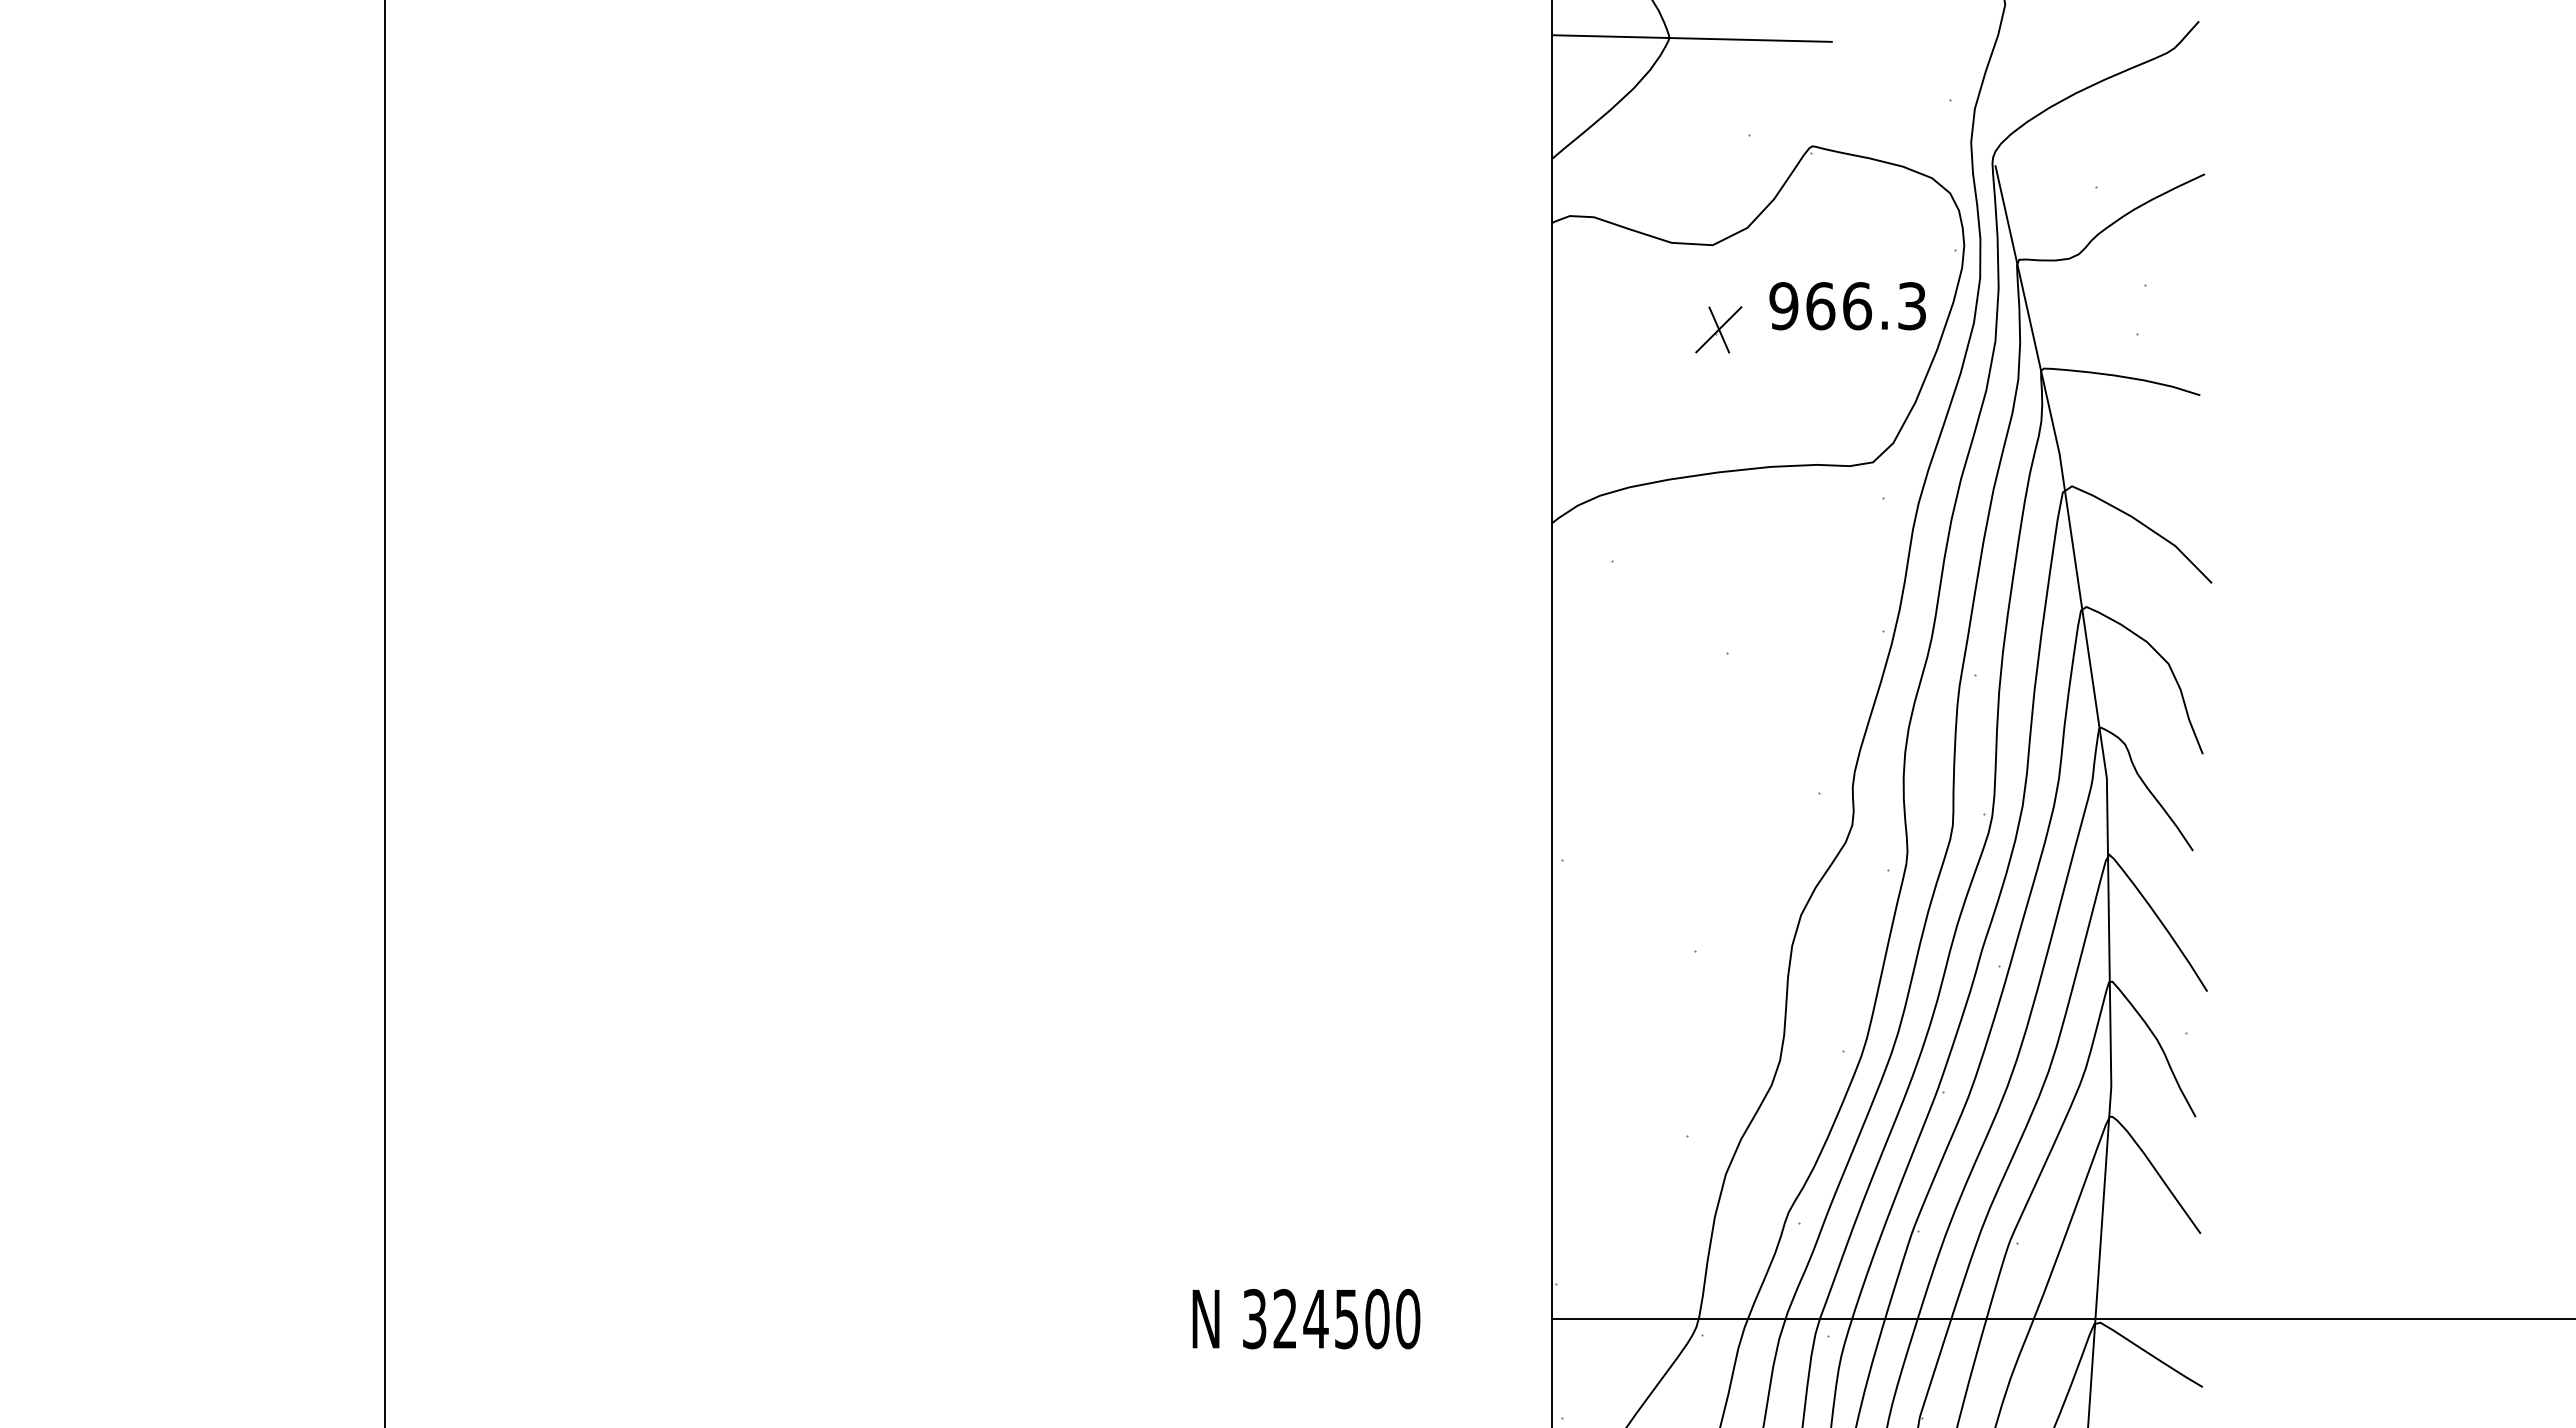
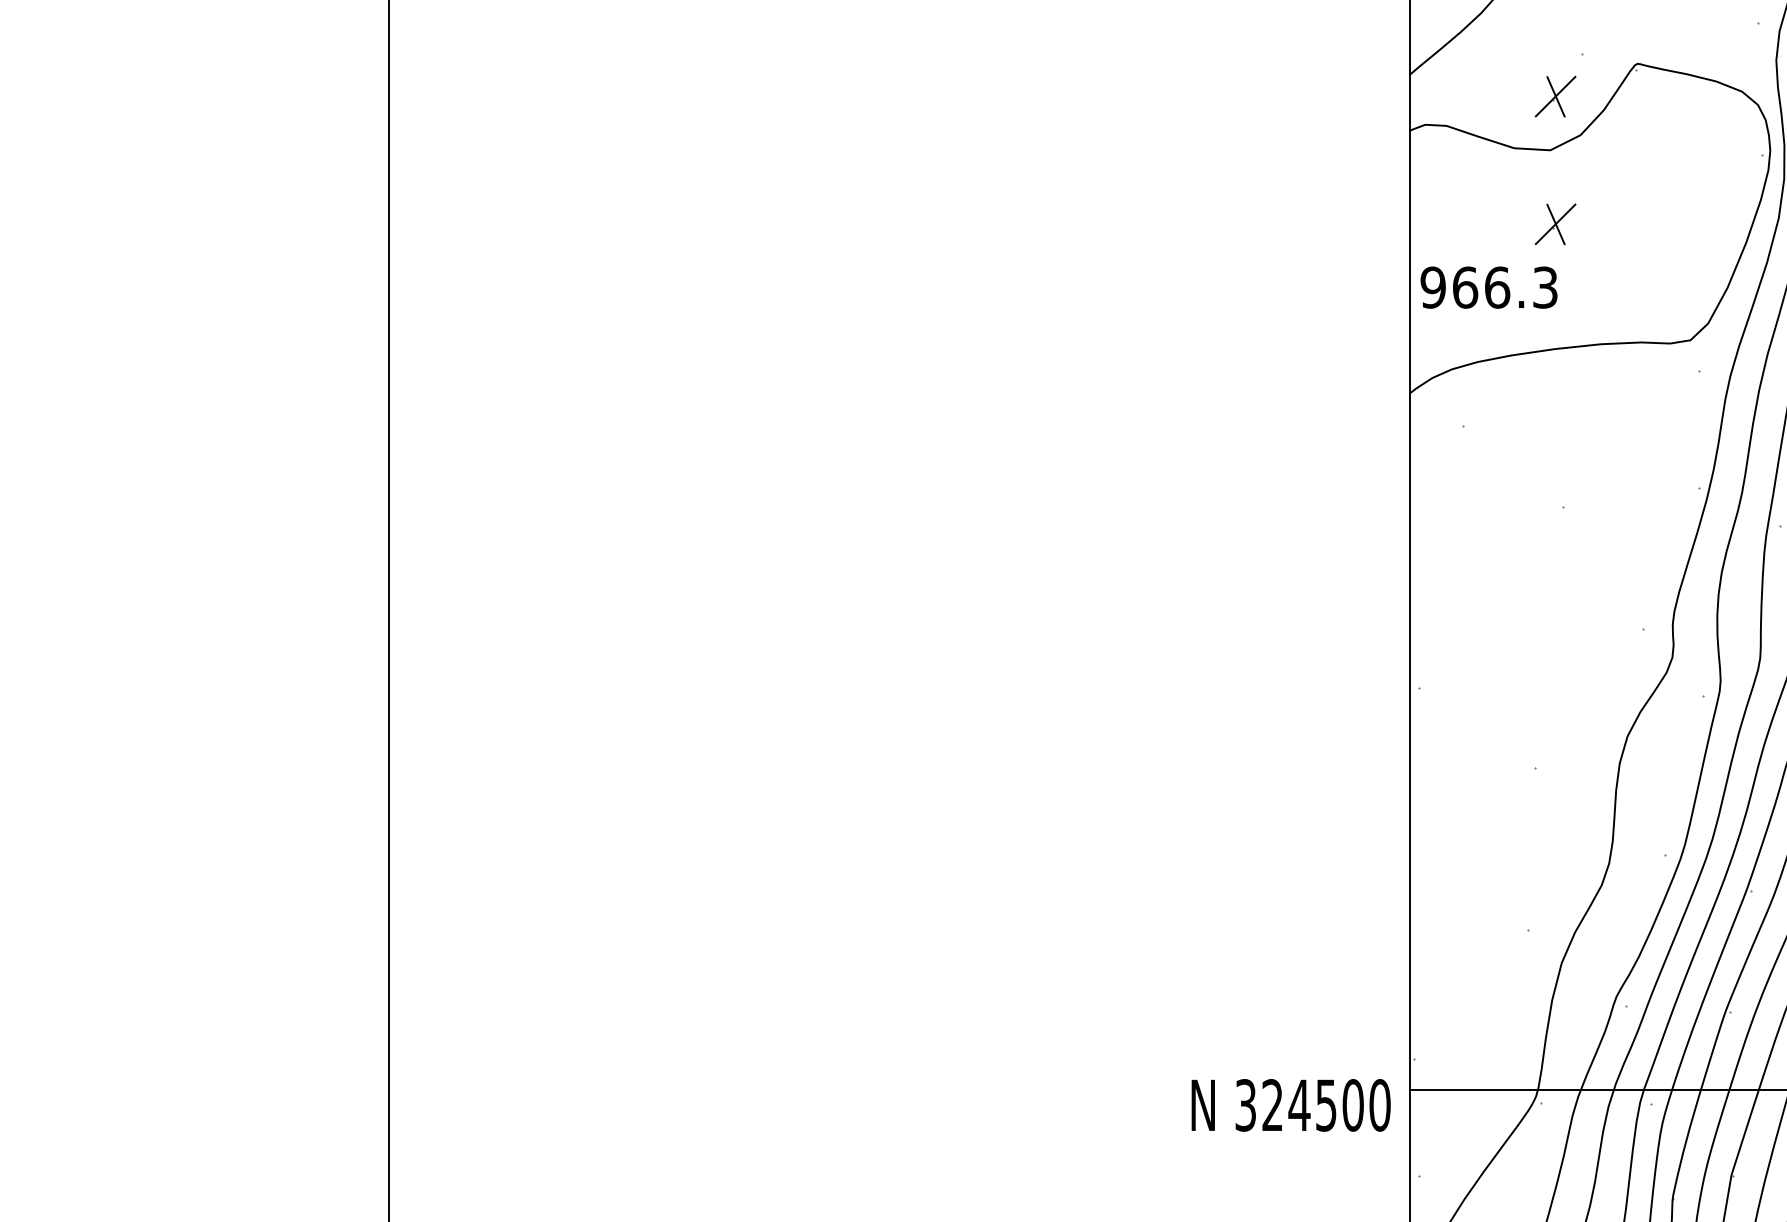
part: (1718, 183) -> (1555, 96), added
text: (1847, 306) -> (1488, 287), moved
text: (1306, 1318) -> (1291, 1104), moved

